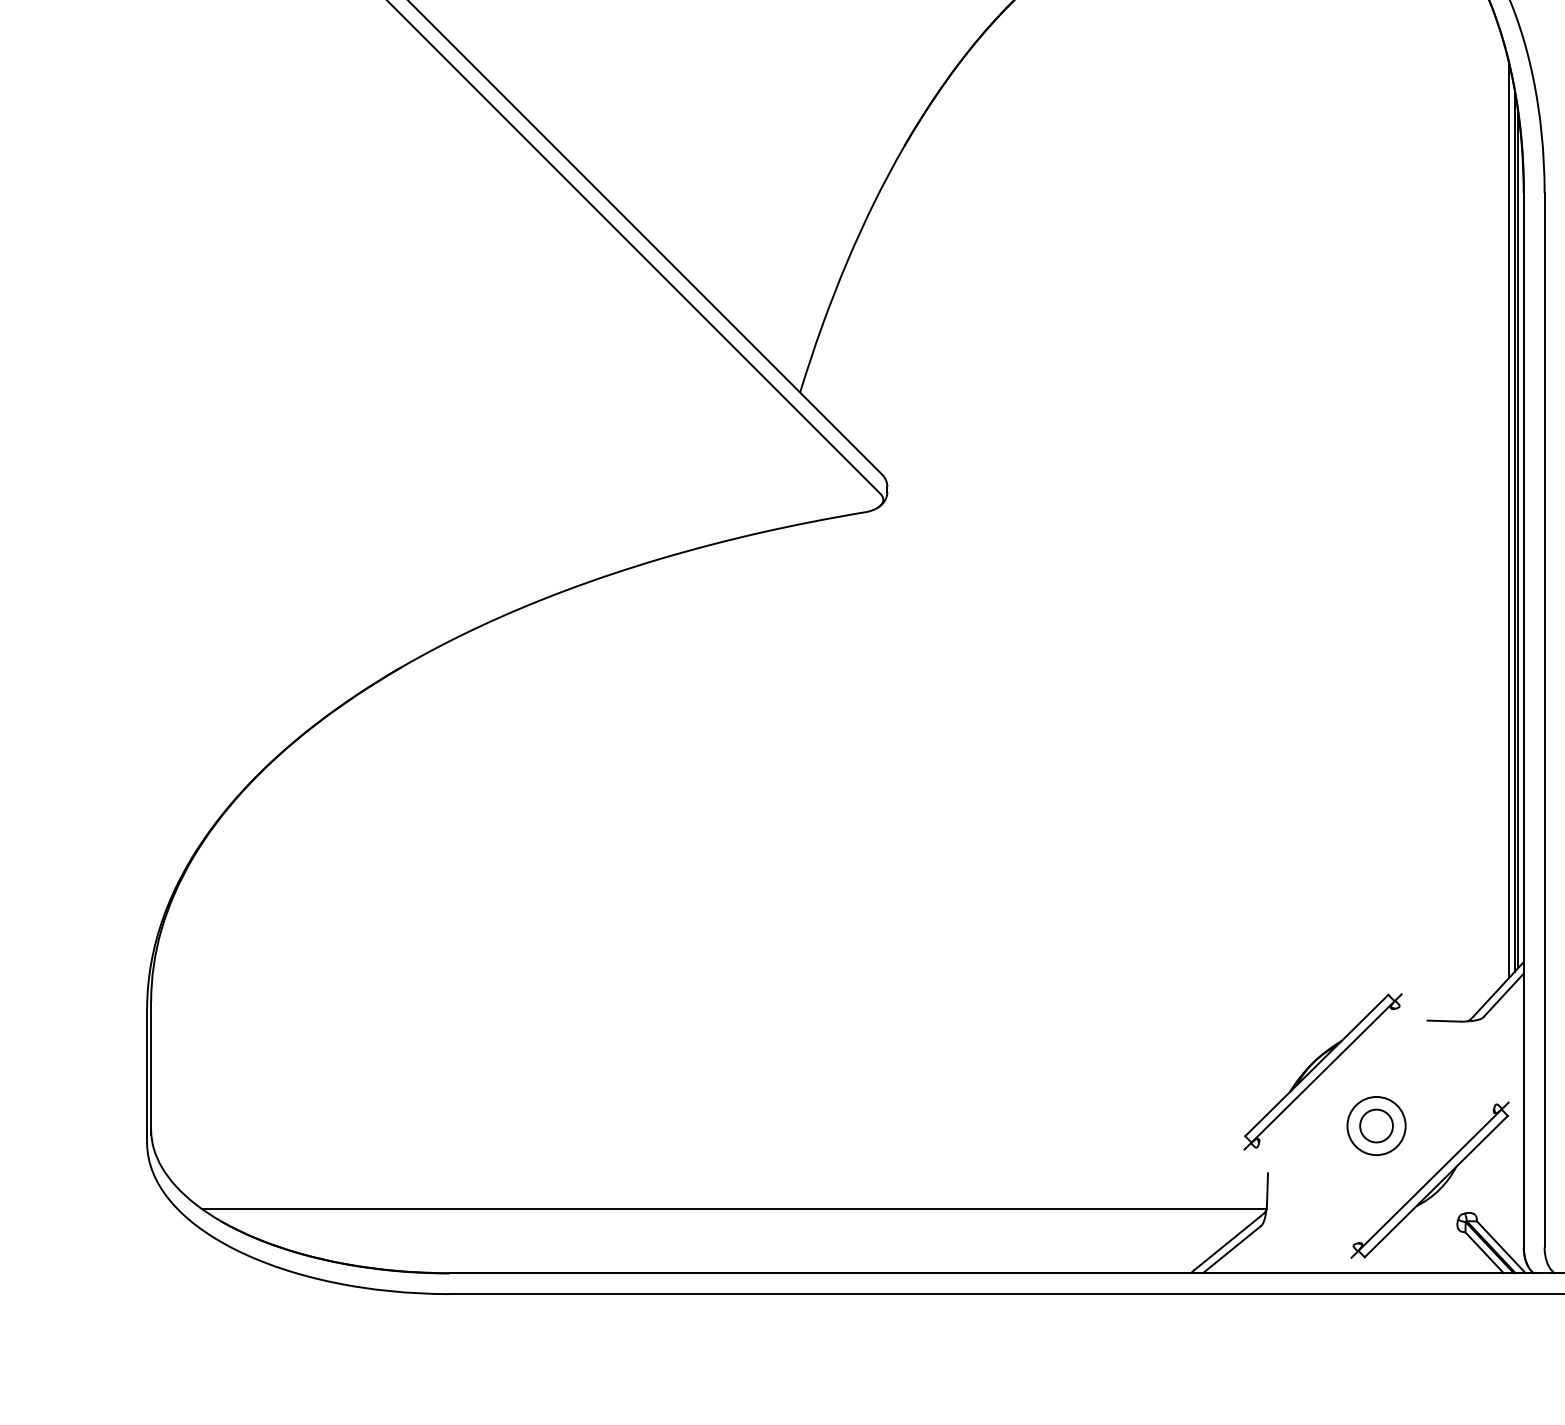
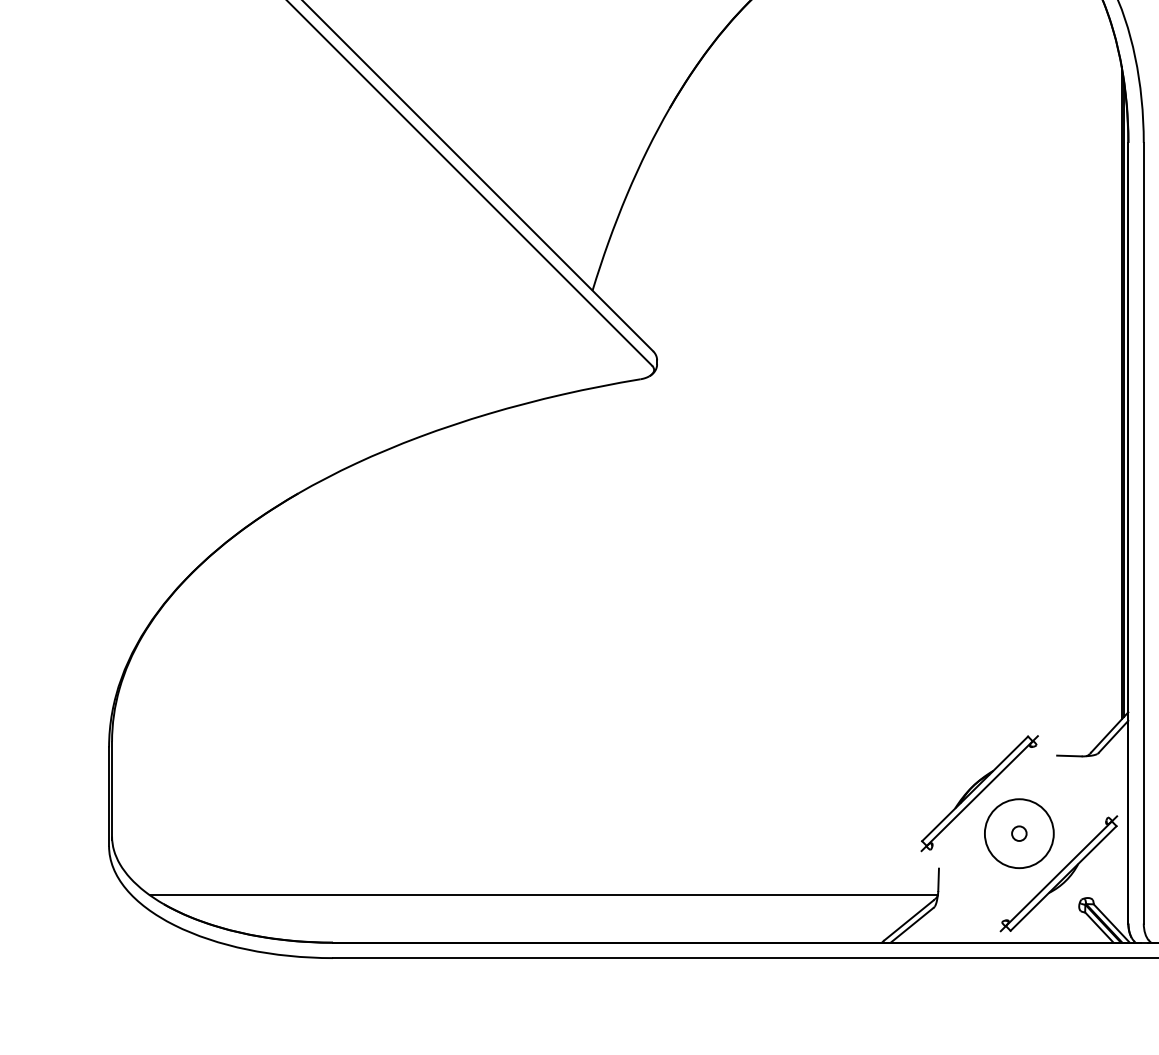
line: (1509, 520) -> (1117, 385), removed
circle: (1376, 1125) -> (1019, 833), size x0.6
circle: (1376, 1125) -> (1019, 833), size x1.6

